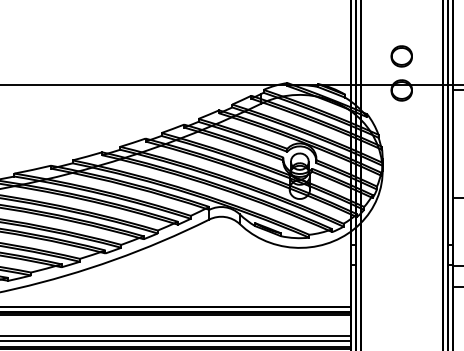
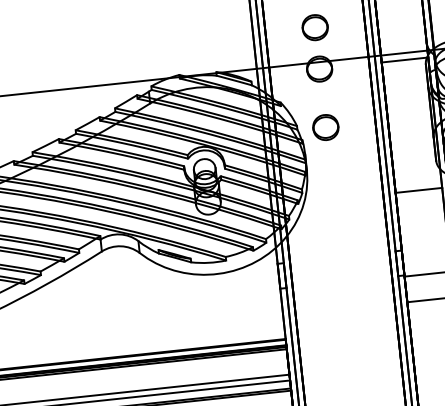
part: (401, 138) -> (325, 127), added

